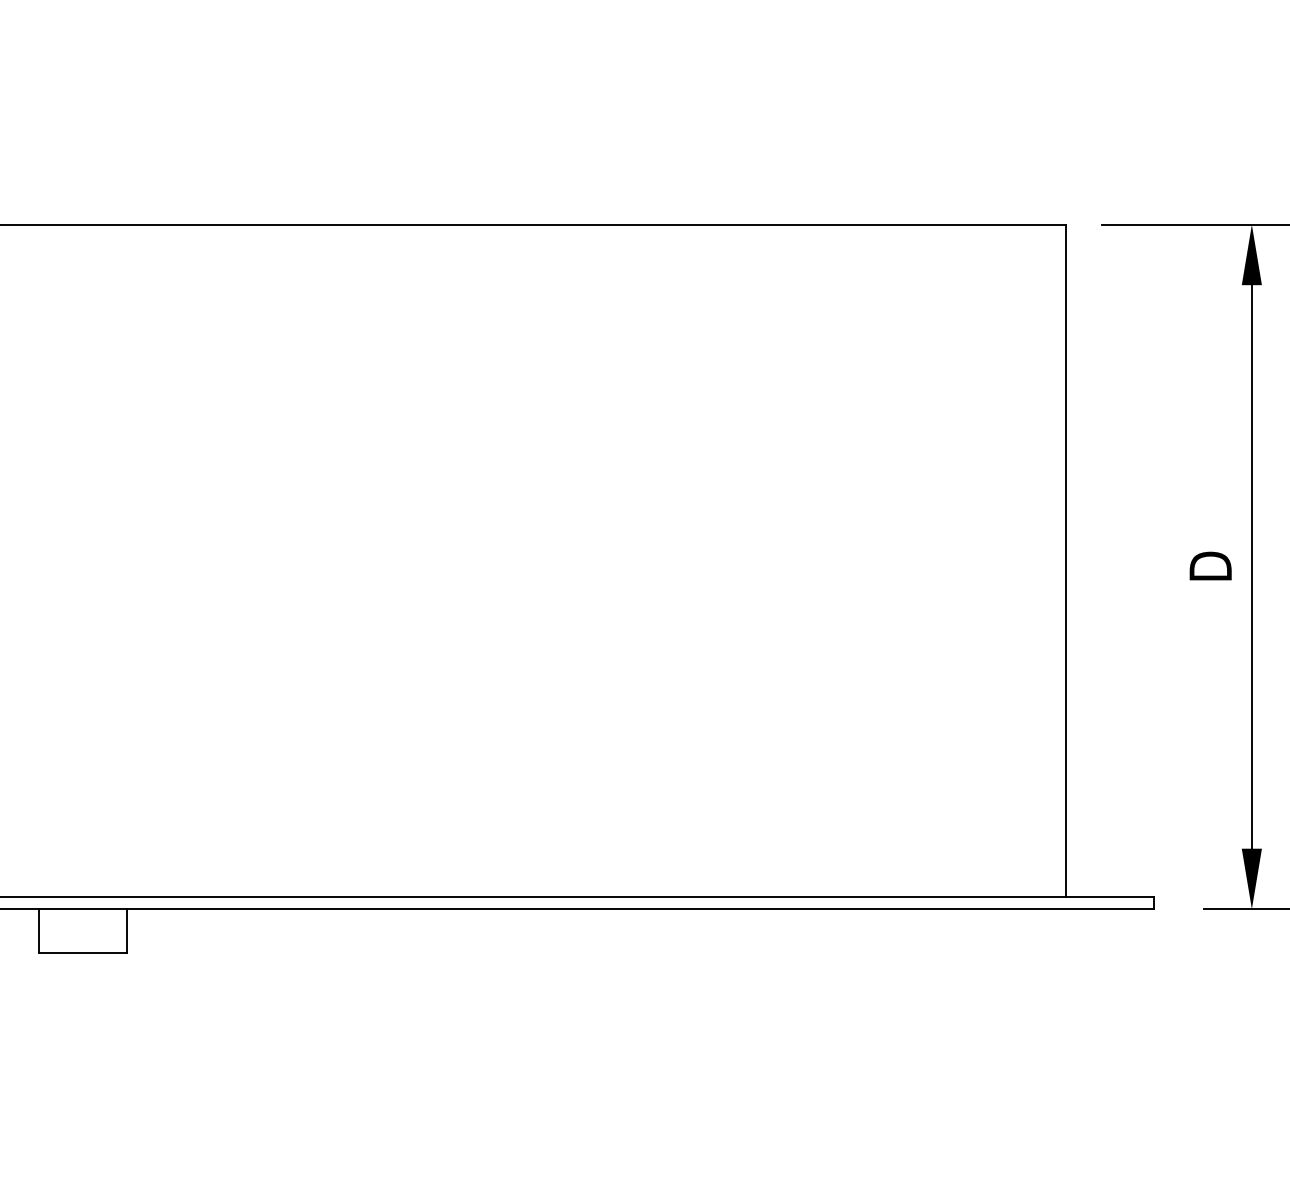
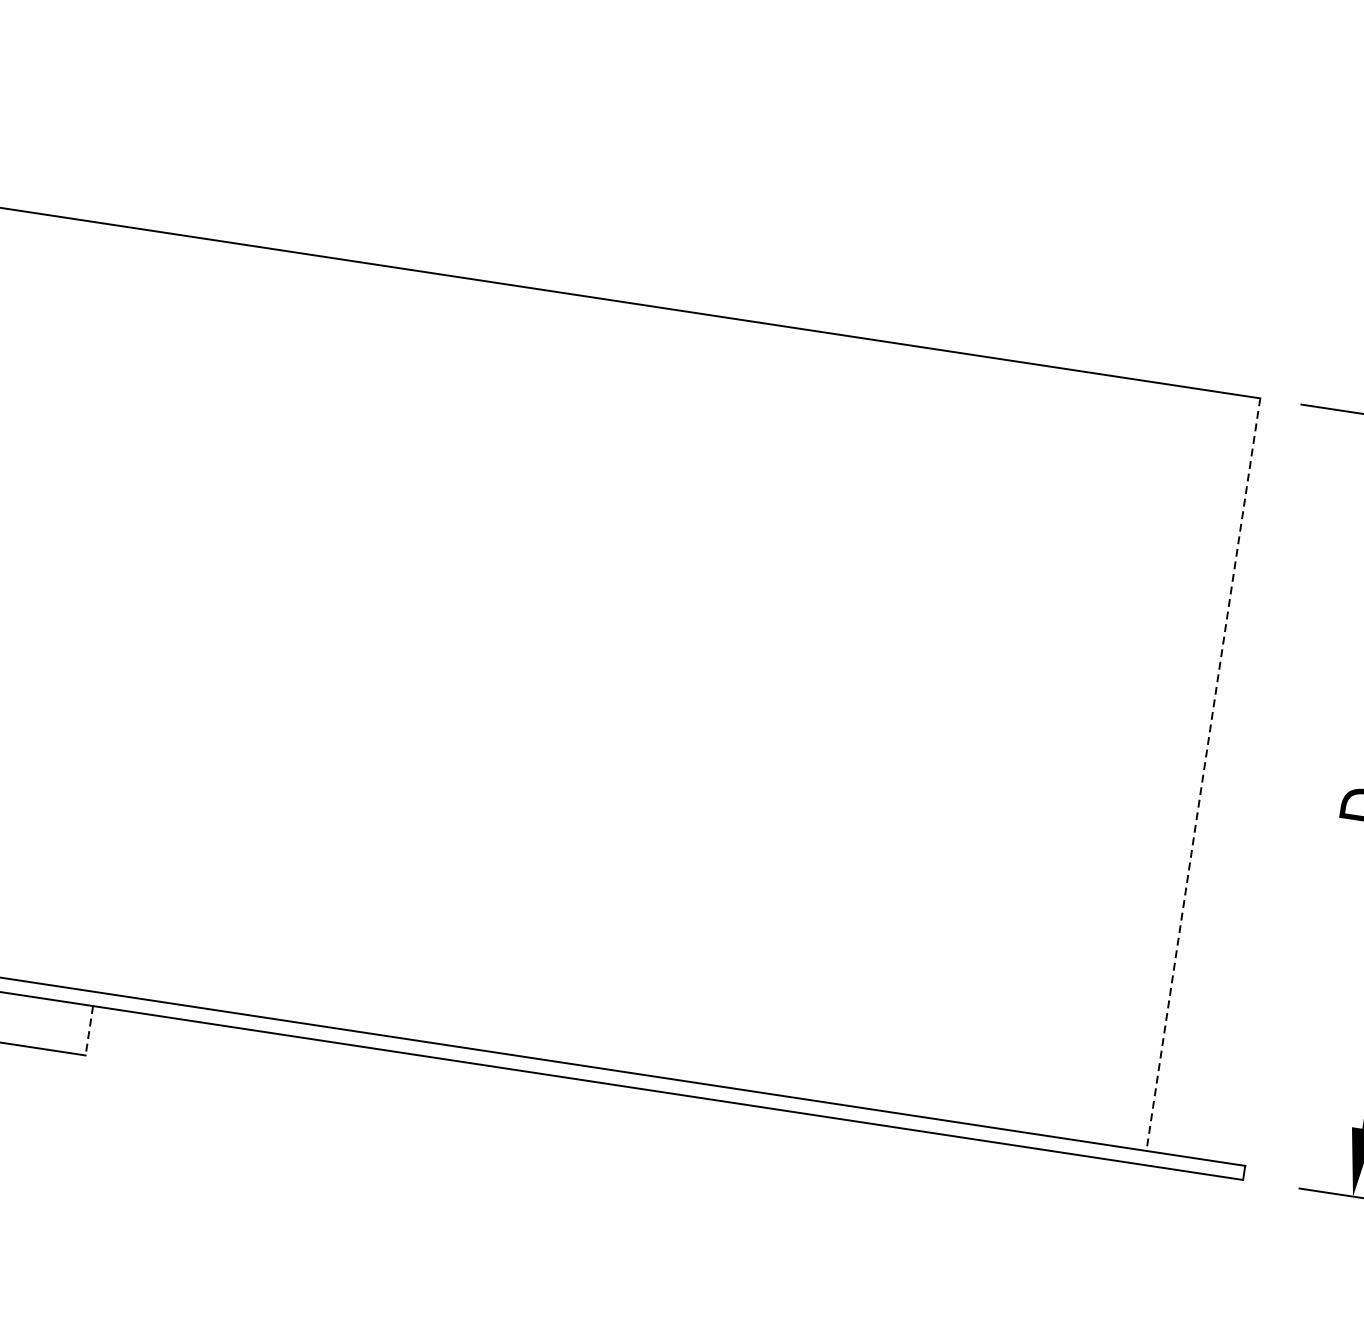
line: (1065, 560) -> (1203, 774), solid -> dashed
line: (126, 931) -> (88, 1030), solid -> dashed

